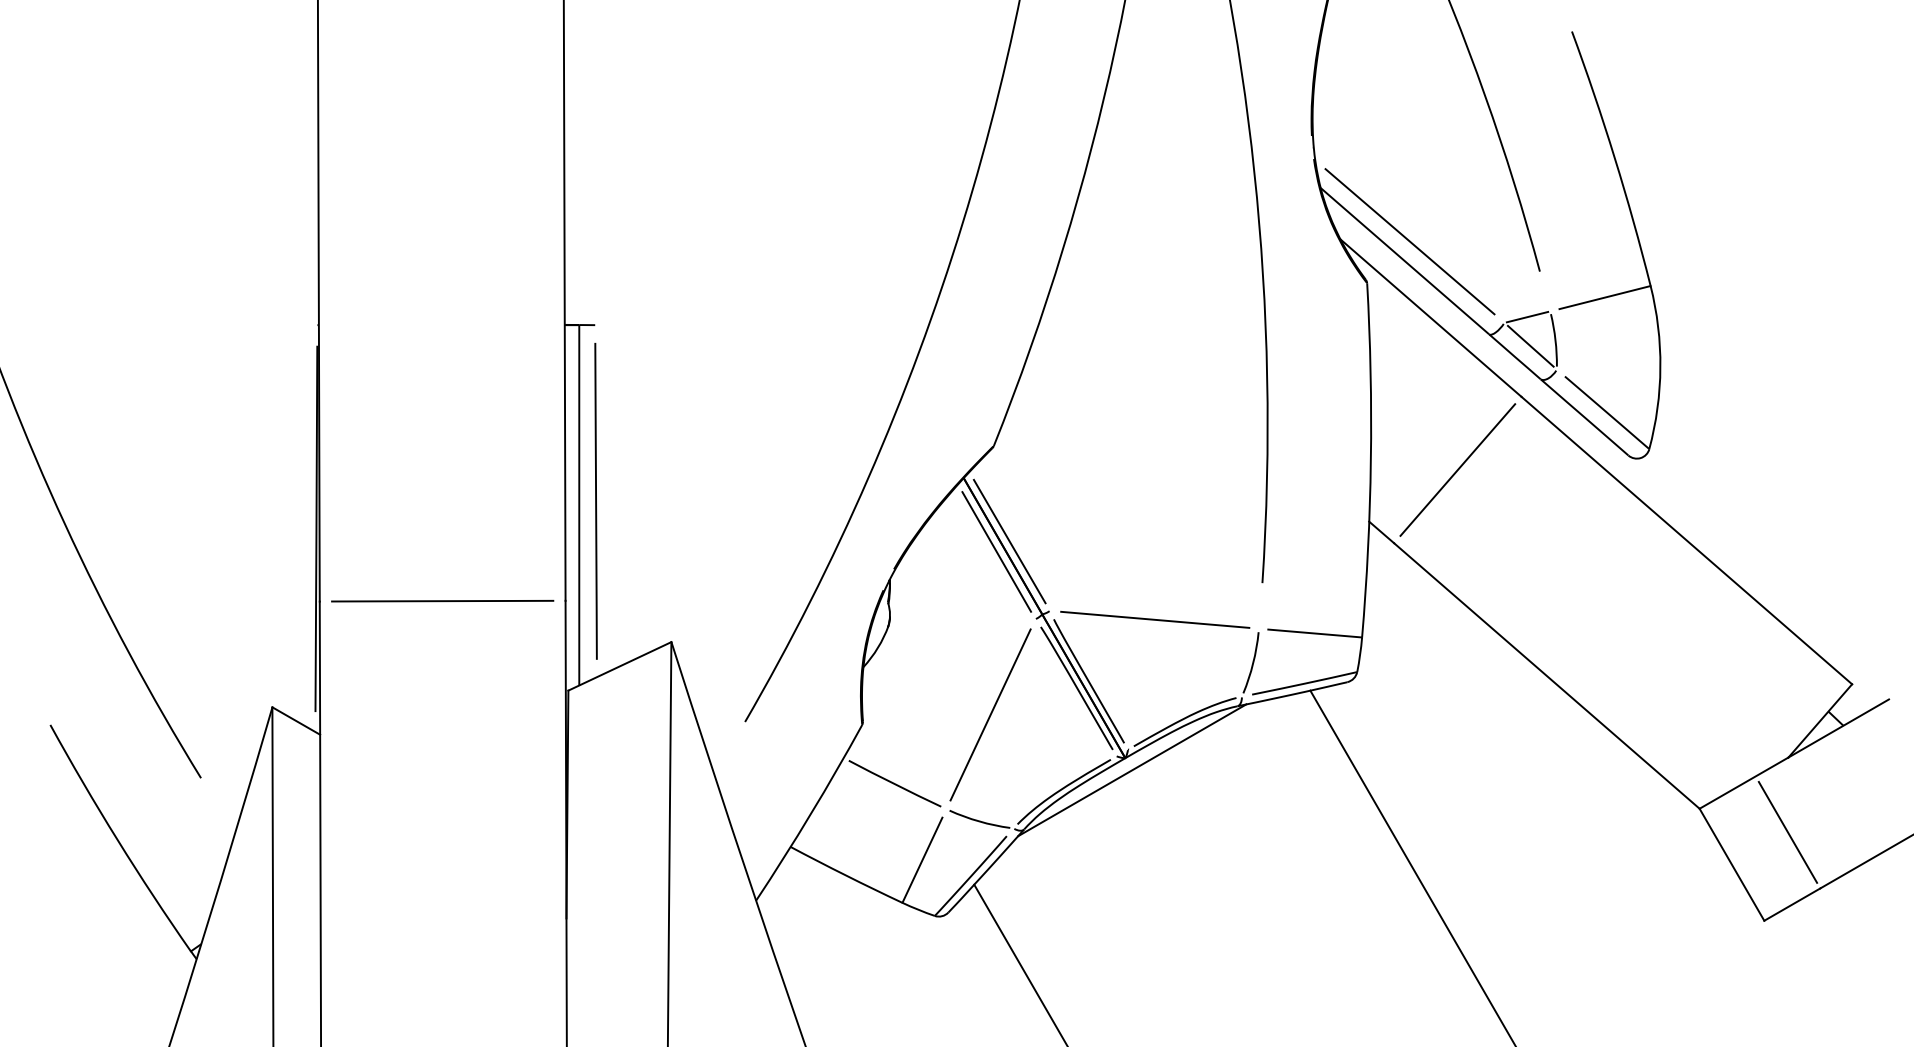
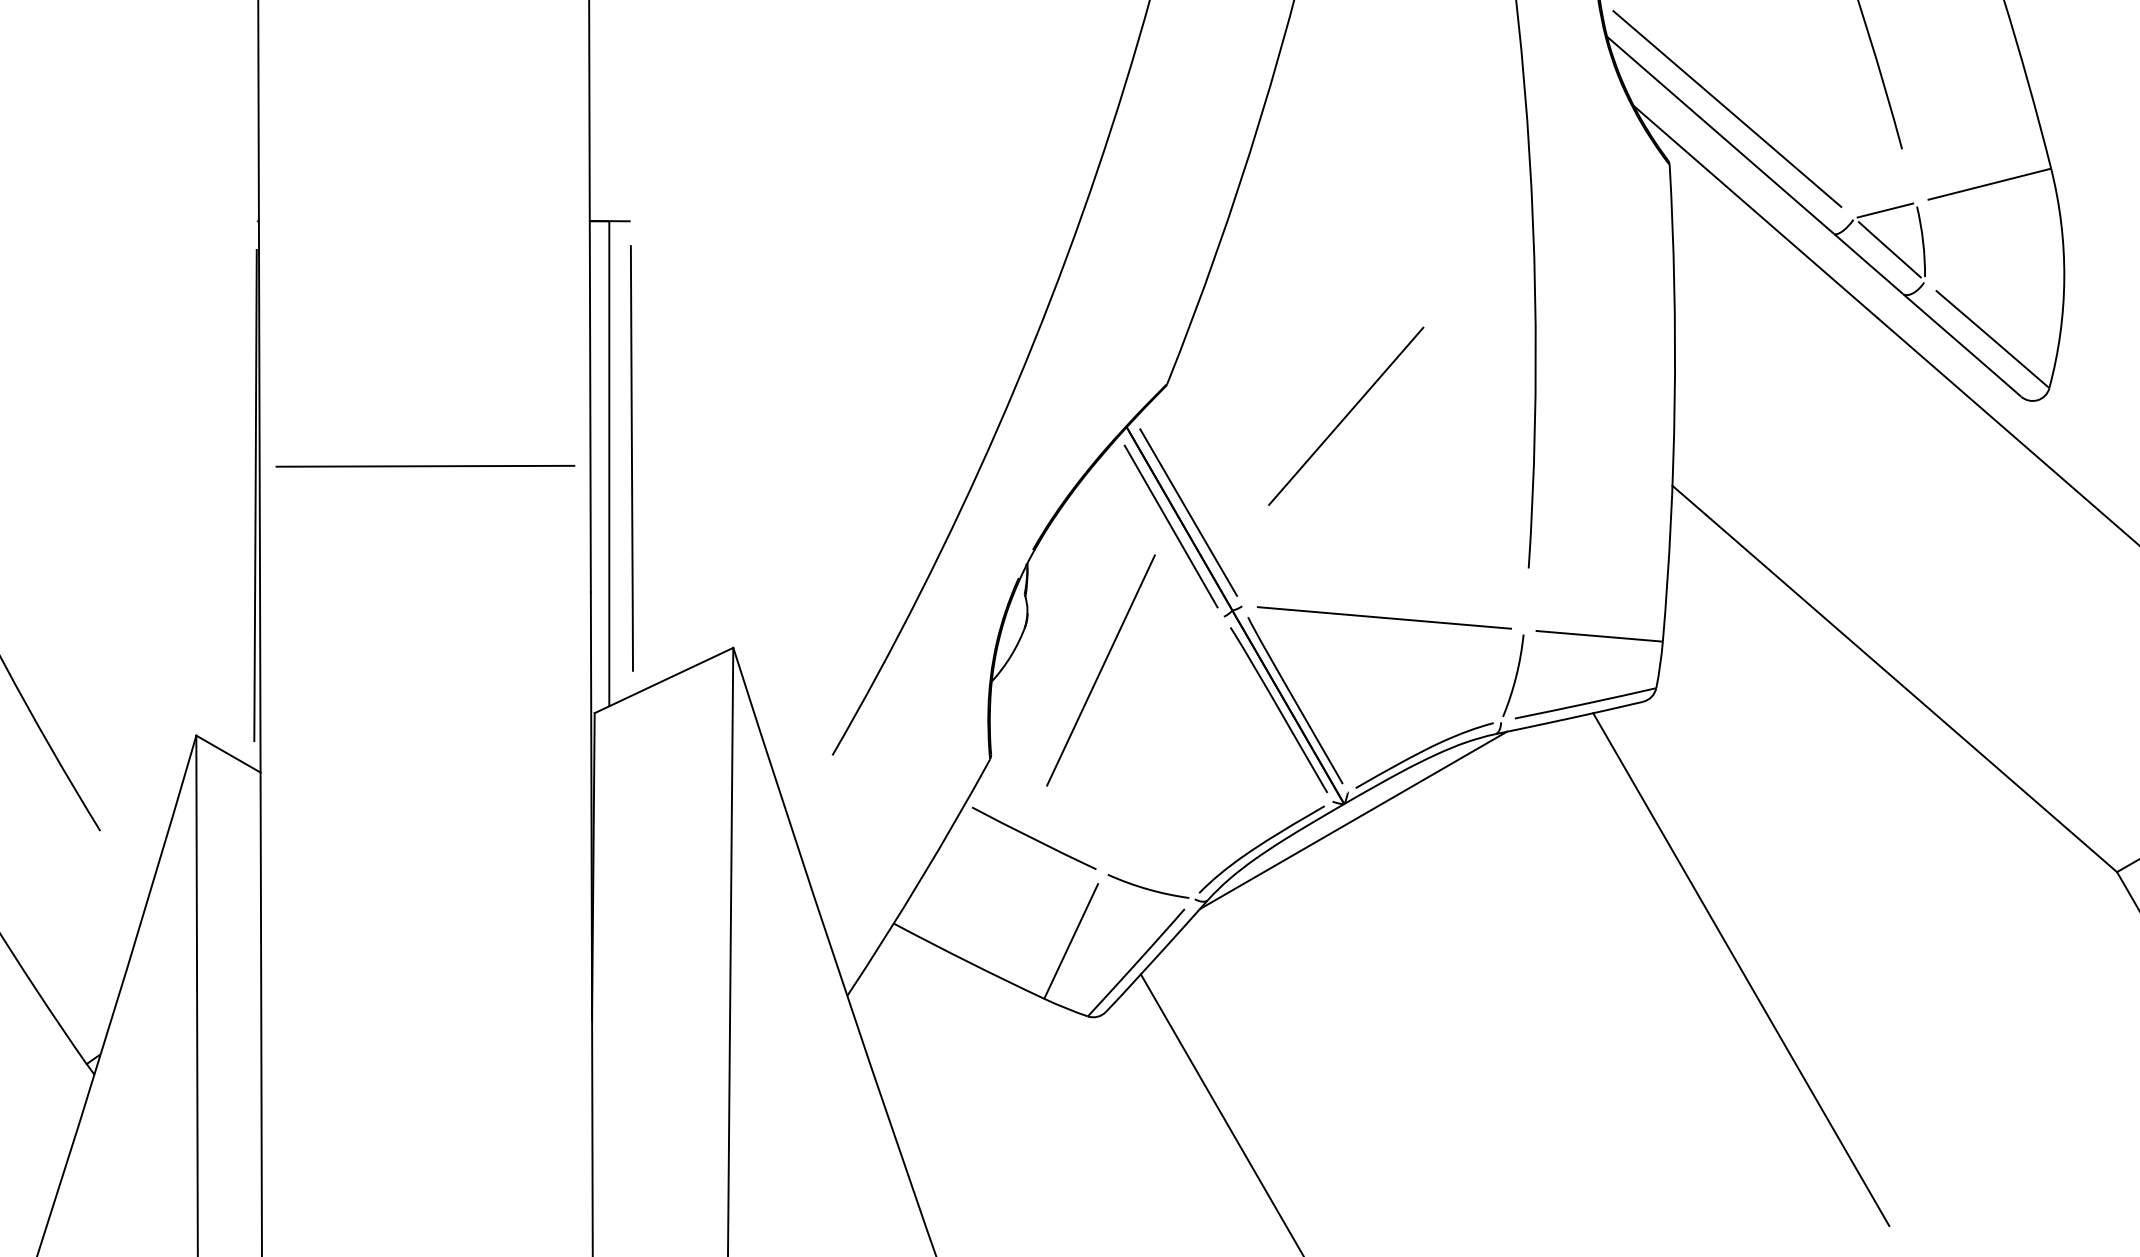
line: (1457, 469) -> (1345, 415), moved
line: (442, 601) -> (425, 466), moved
line: (990, 714) -> (1100, 669), moved

